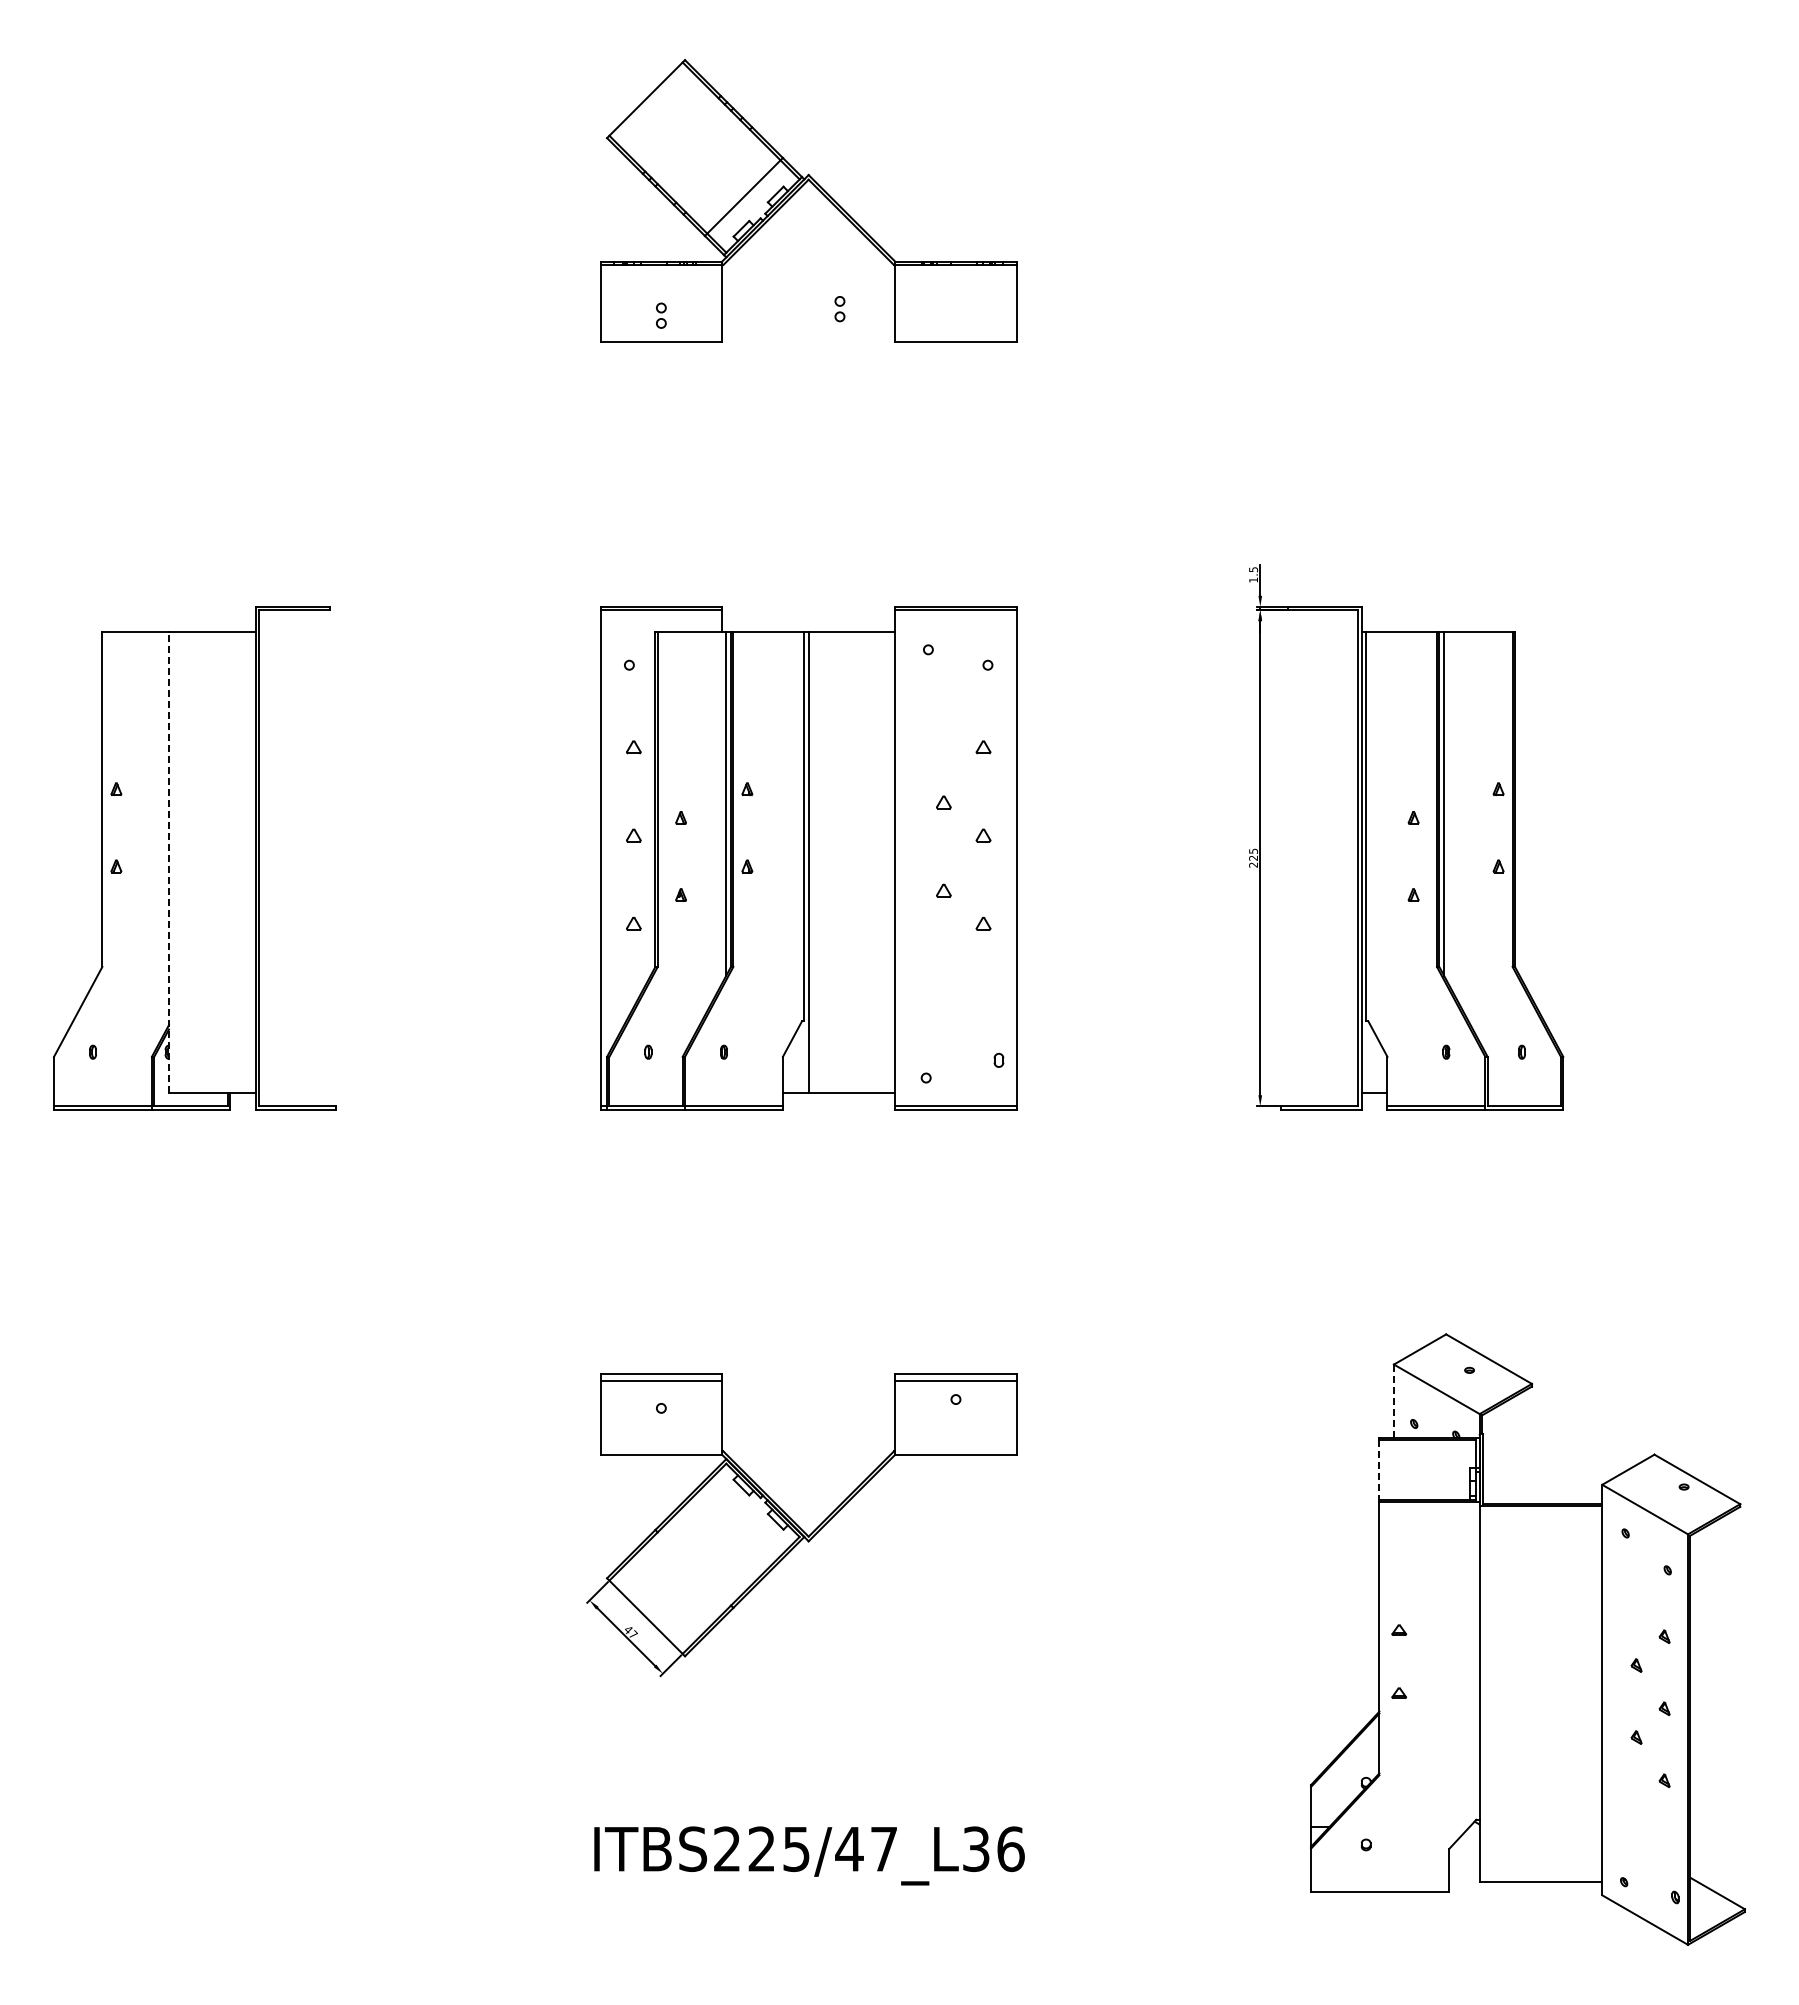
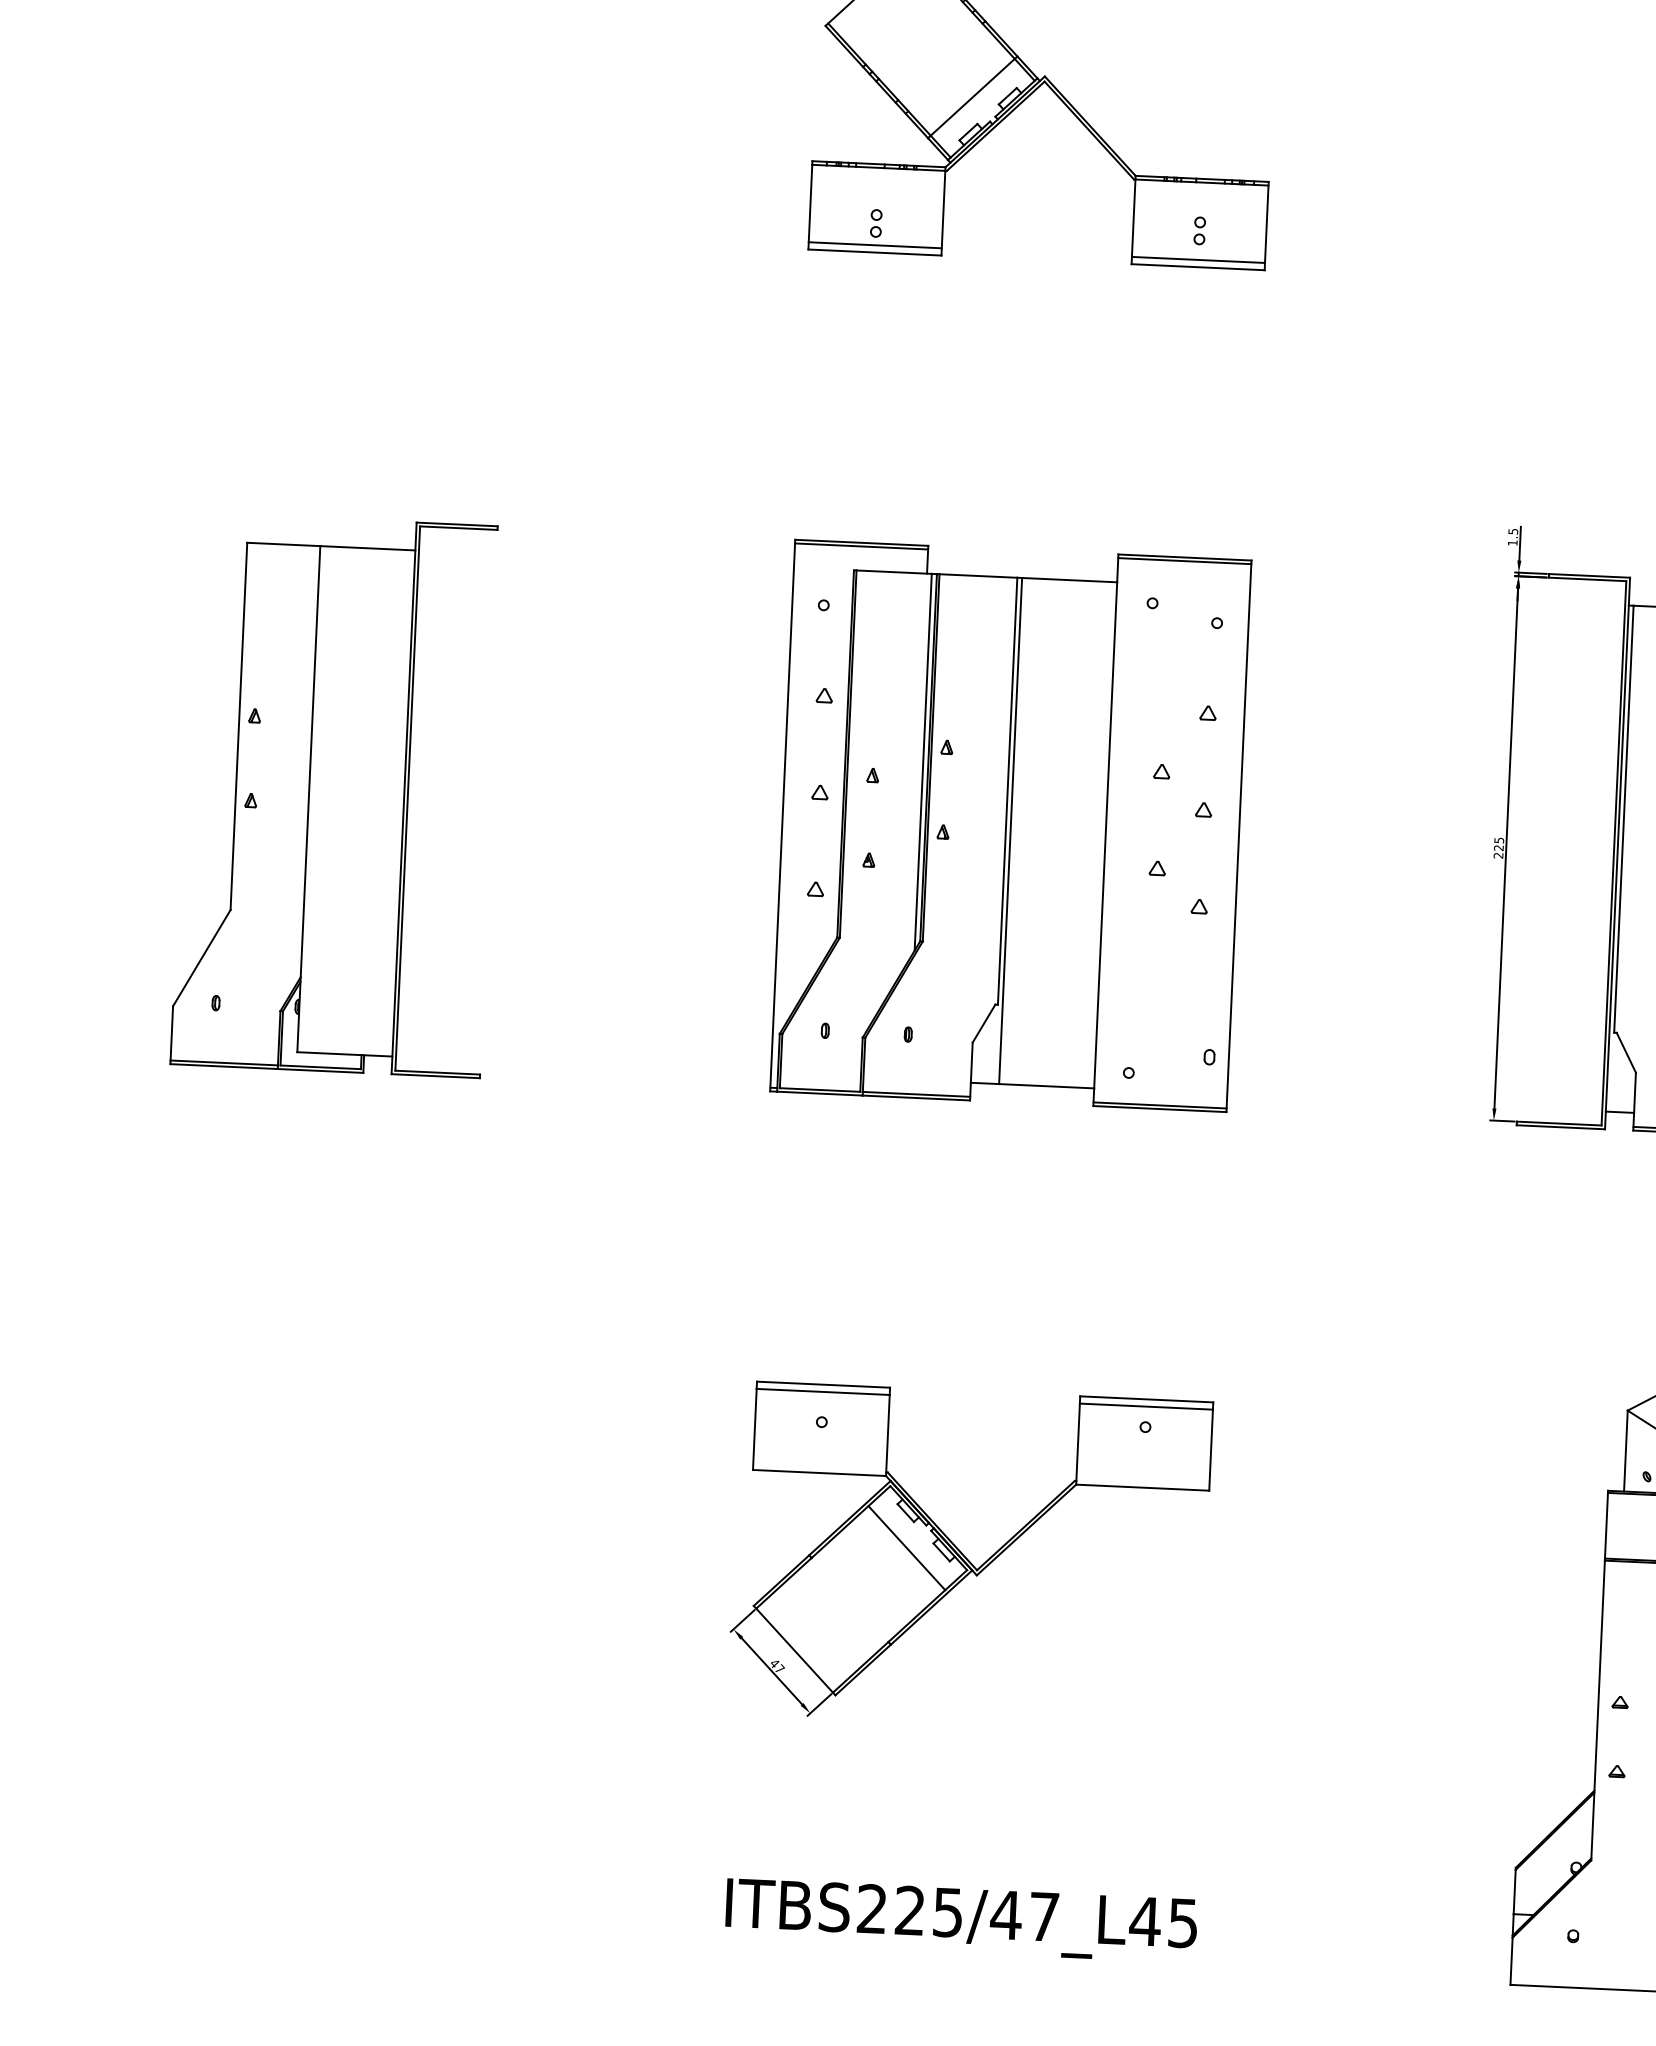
part: (839, 309) -> (1199, 231), moved
line: (661, 335) -> (875, 245), added
line: (955, 335) -> (1197, 259), added
line: (168, 862) -> (308, 798), dashed -> solid
line: (1393, 1401) -> (1625, 1451), dashed -> solid
line: (1379, 1470) -> (1606, 1526), dashed -> solid
line: (743, 1519) -> (906, 1548), added
text: (992, 1849) -> (1163, 1922), ITBS225/47_L36 -> ITBS225/47_L45

